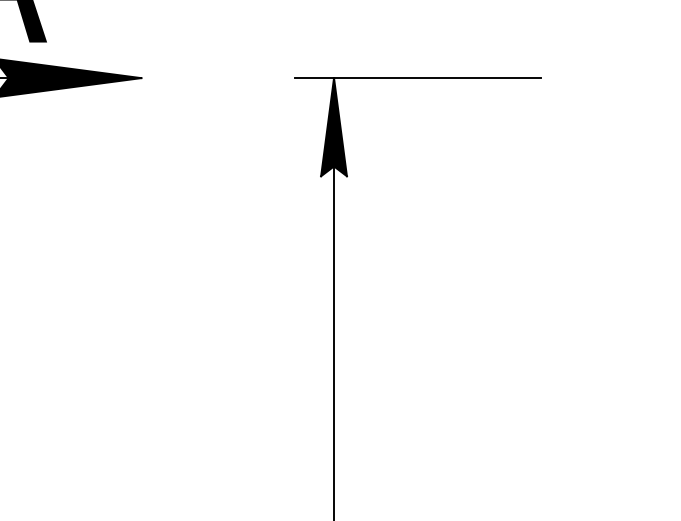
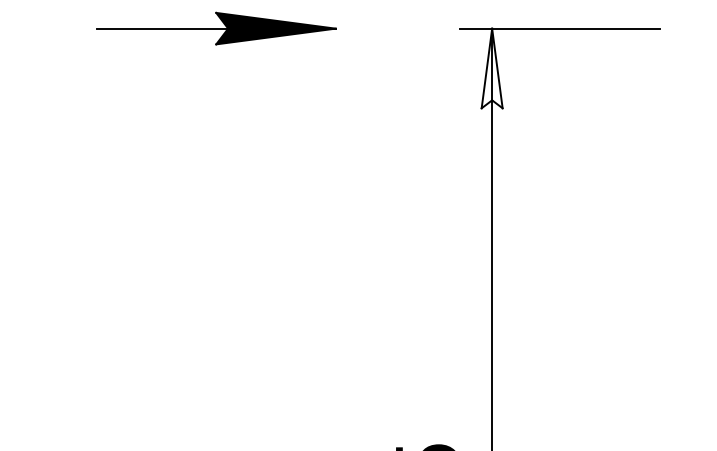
fill: (333, 127) -> (491, 68), removed

